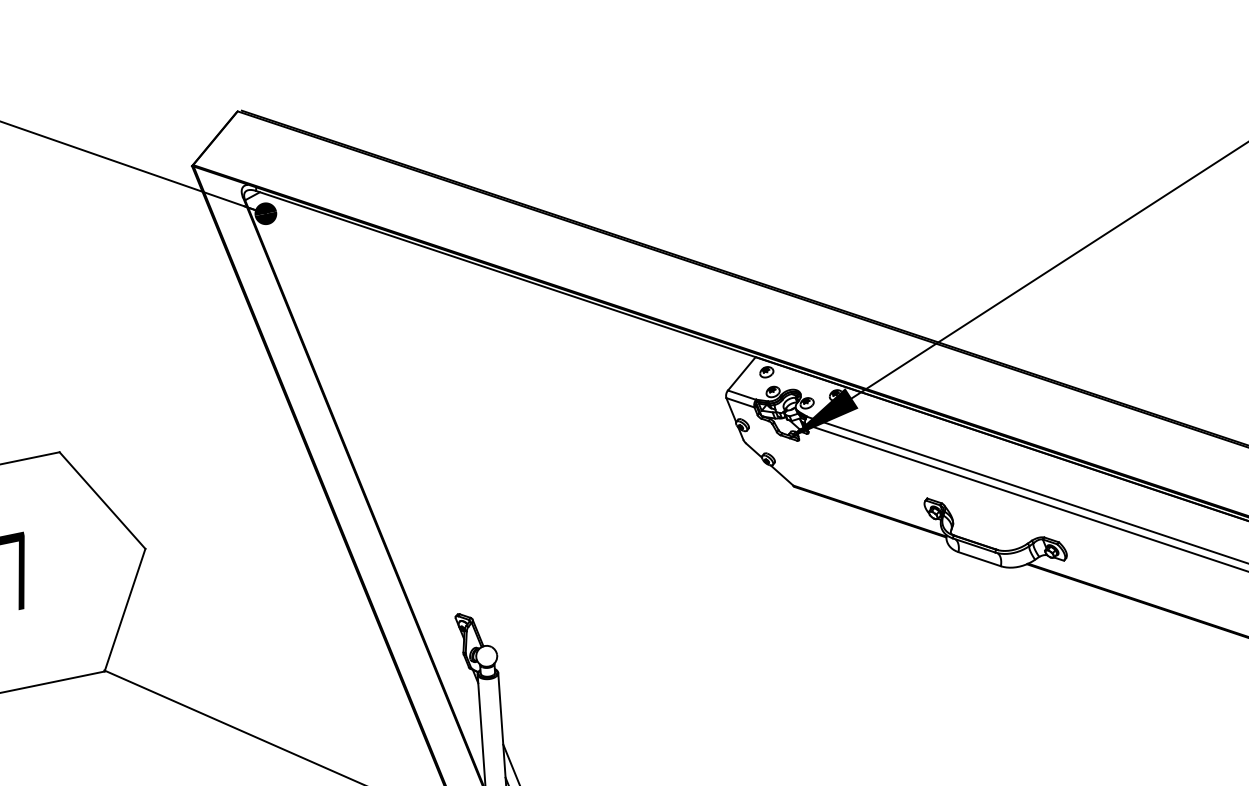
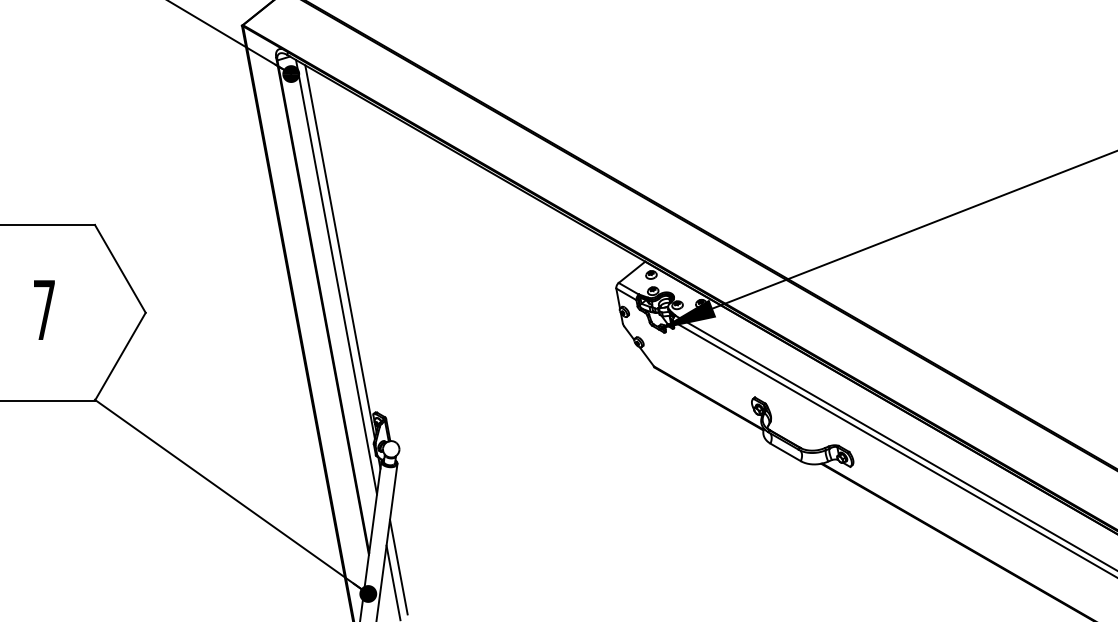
line: (371, 422) -> (339, 251), added
line: (374, 455) -> (336, 277), added

